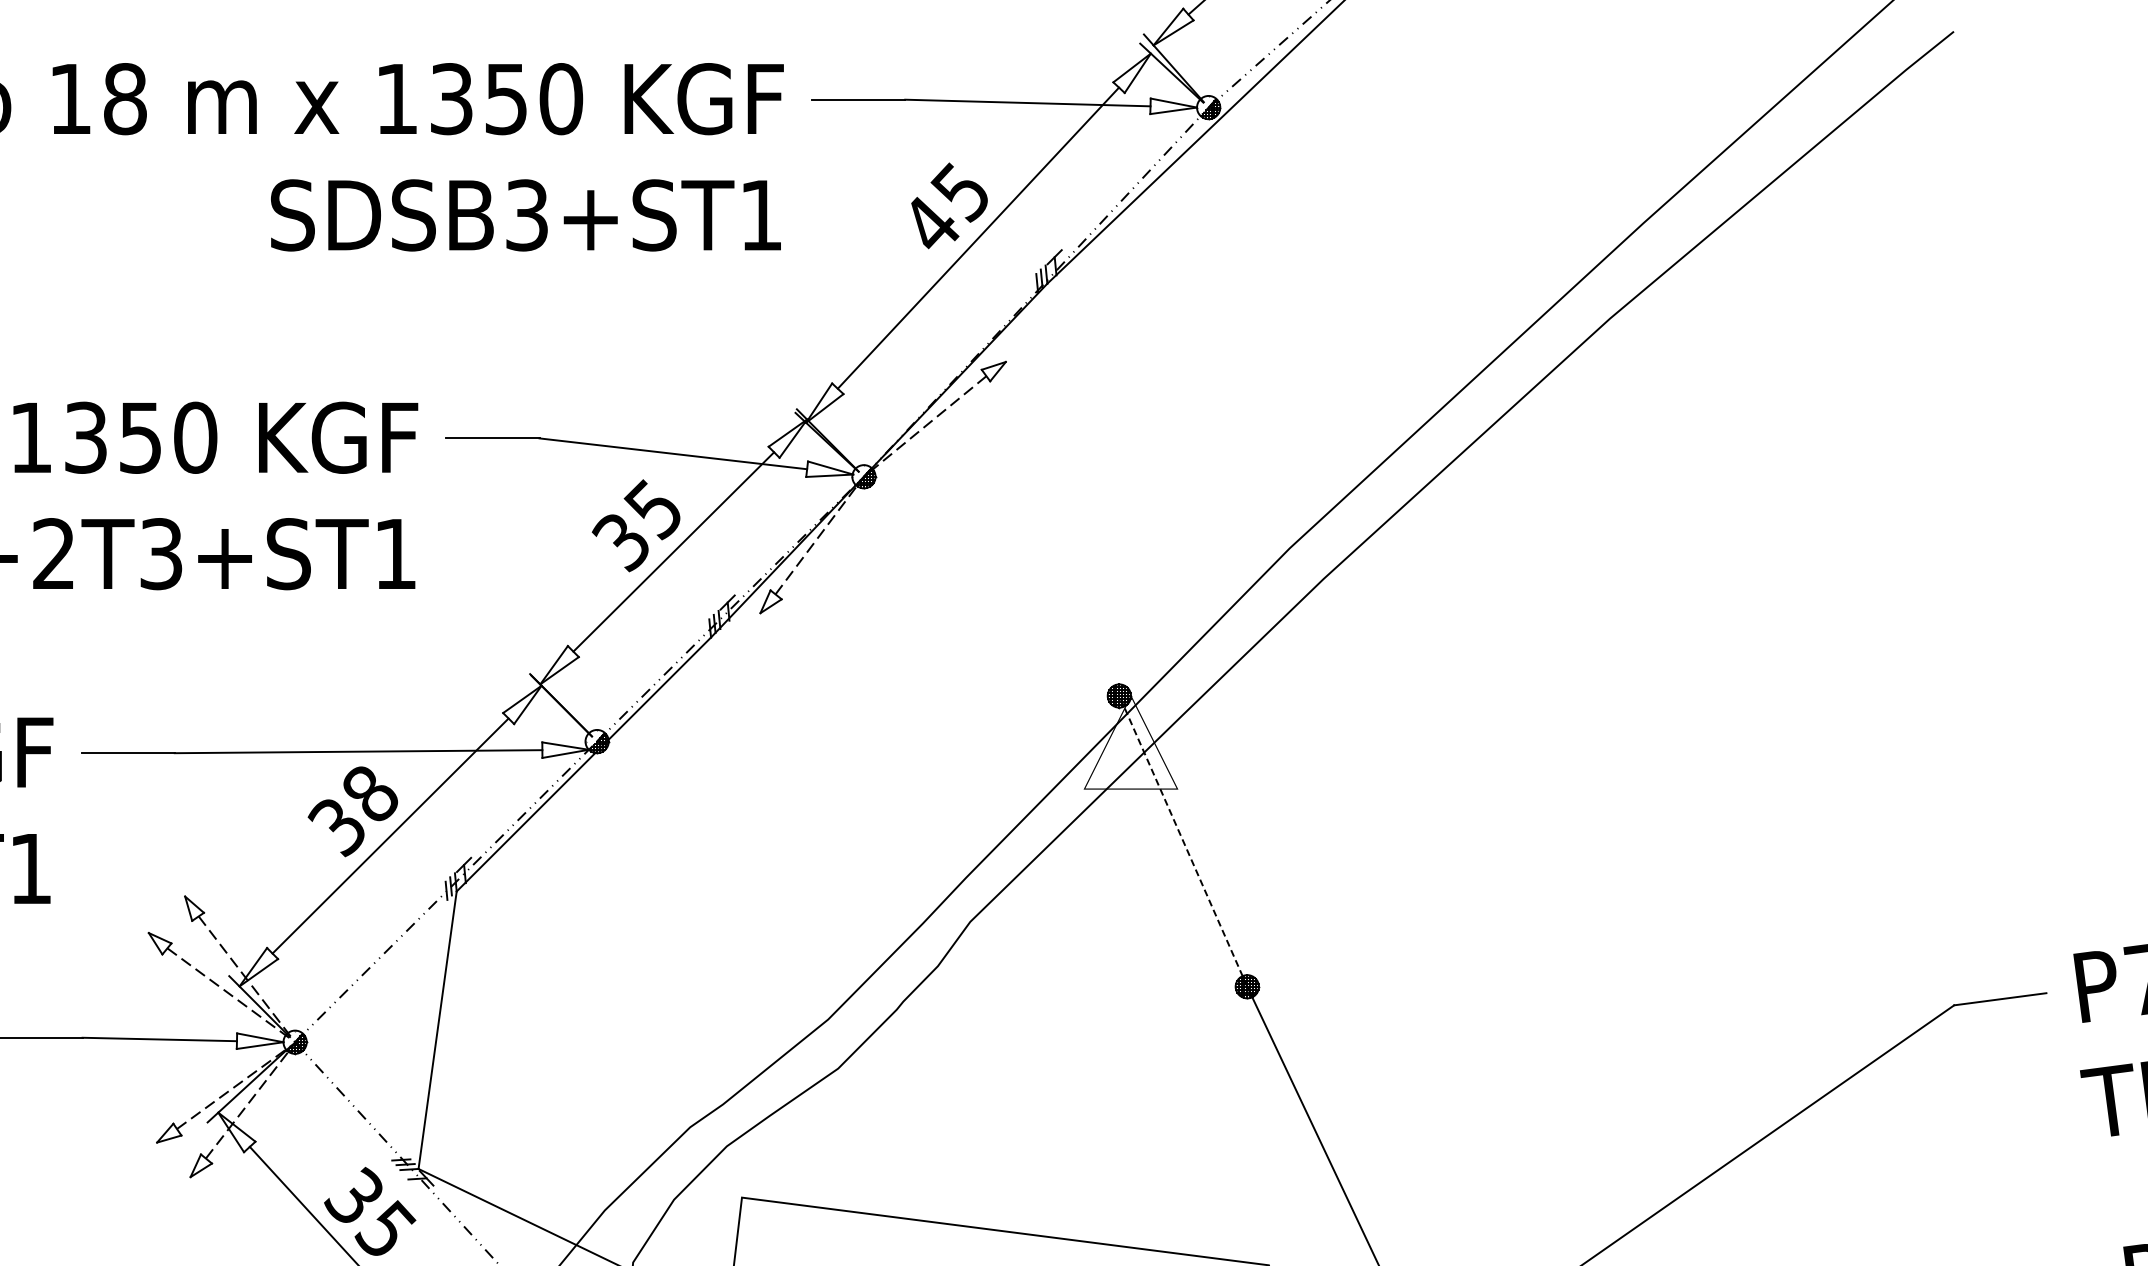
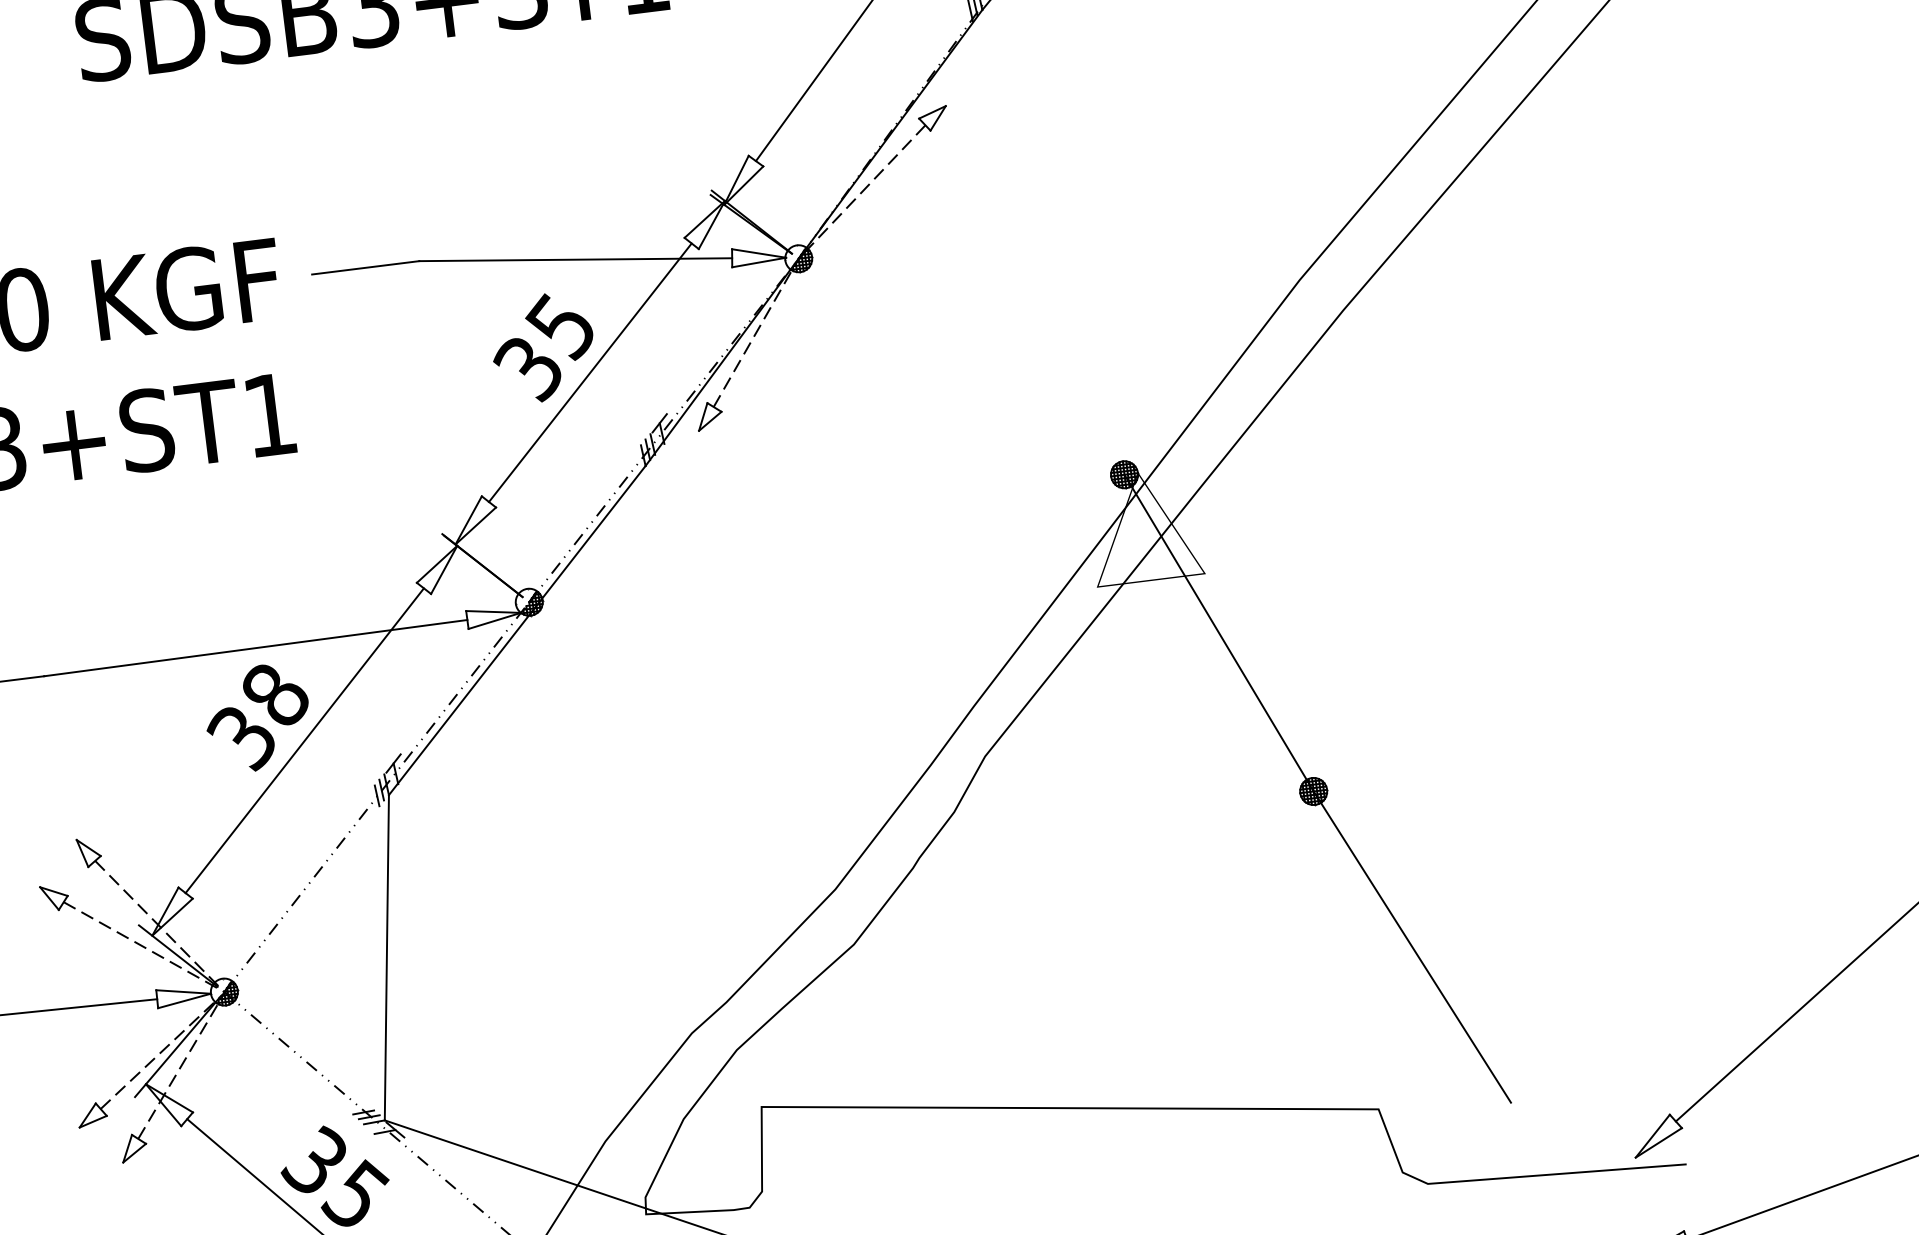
line: (1183, 841) -> (1219, 633), dashed -> solid

